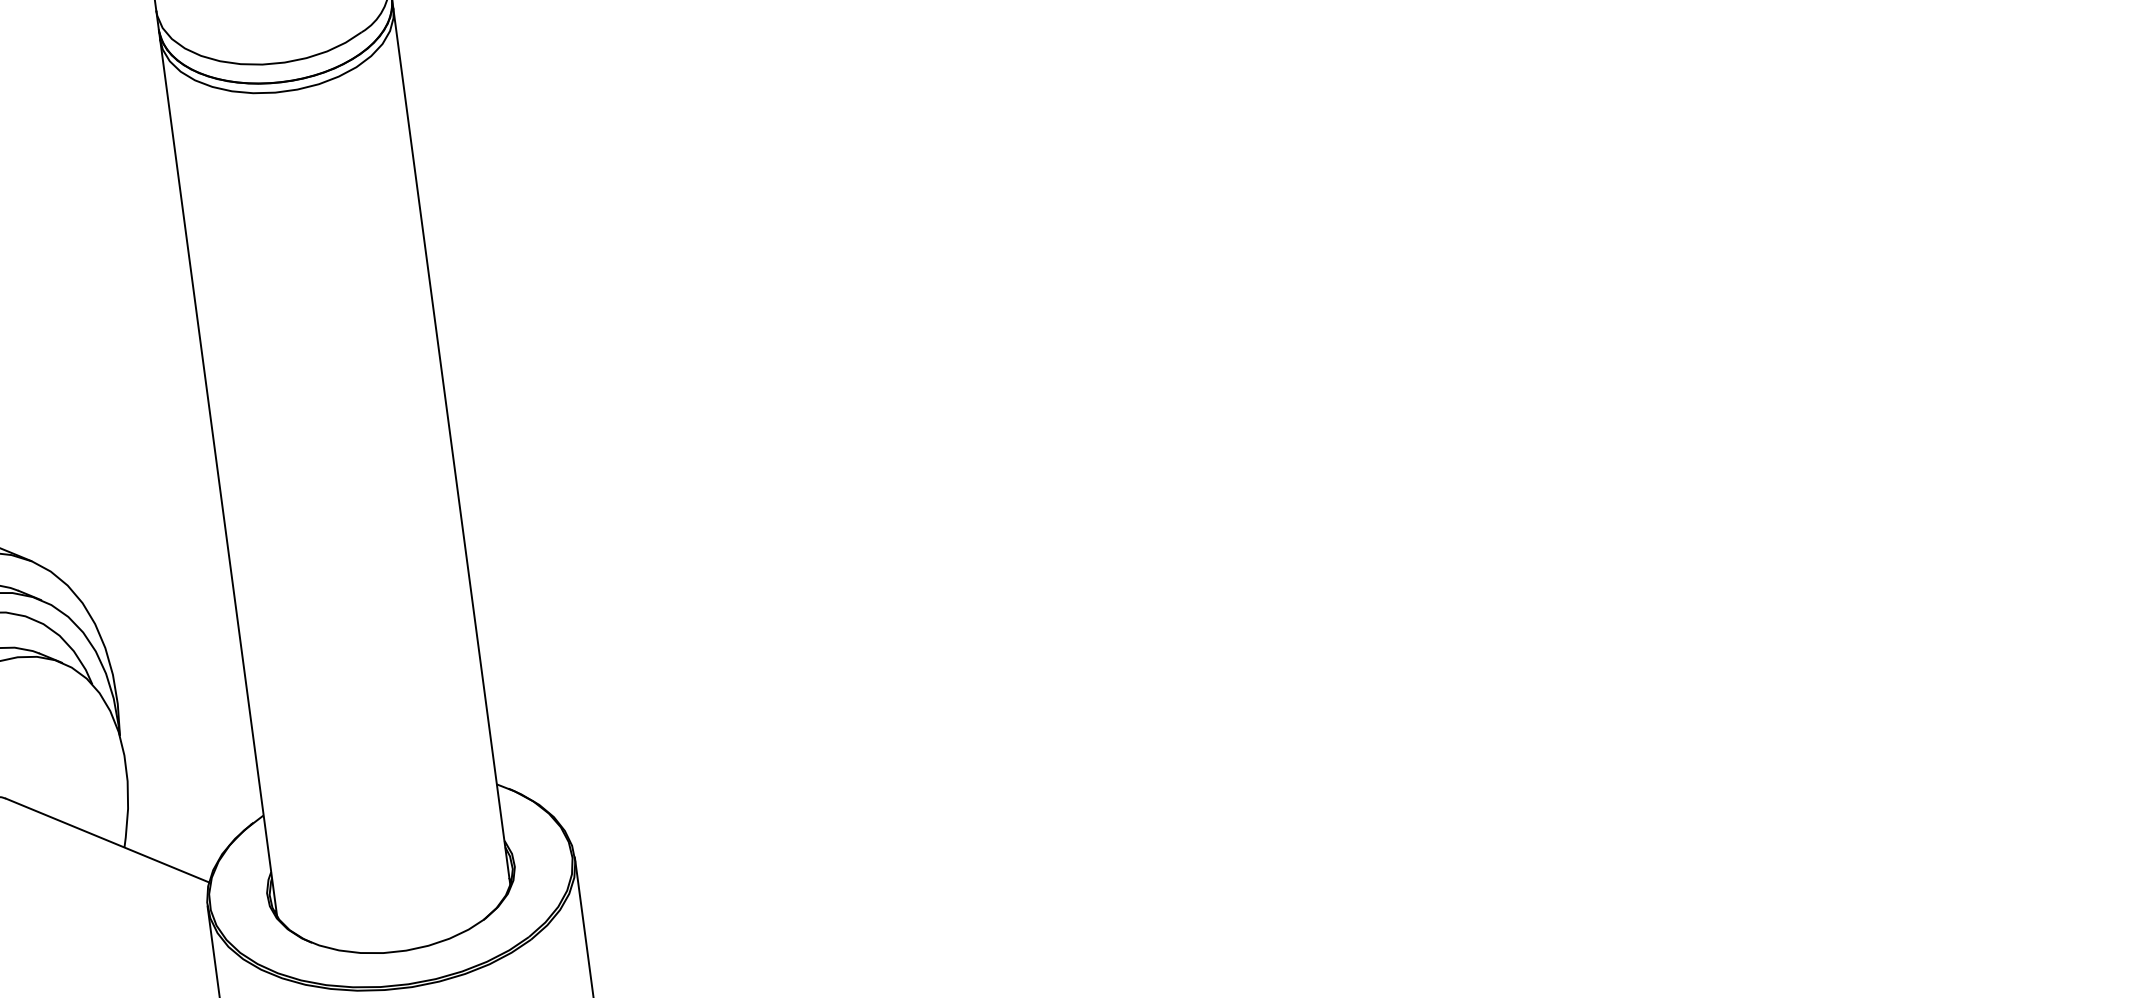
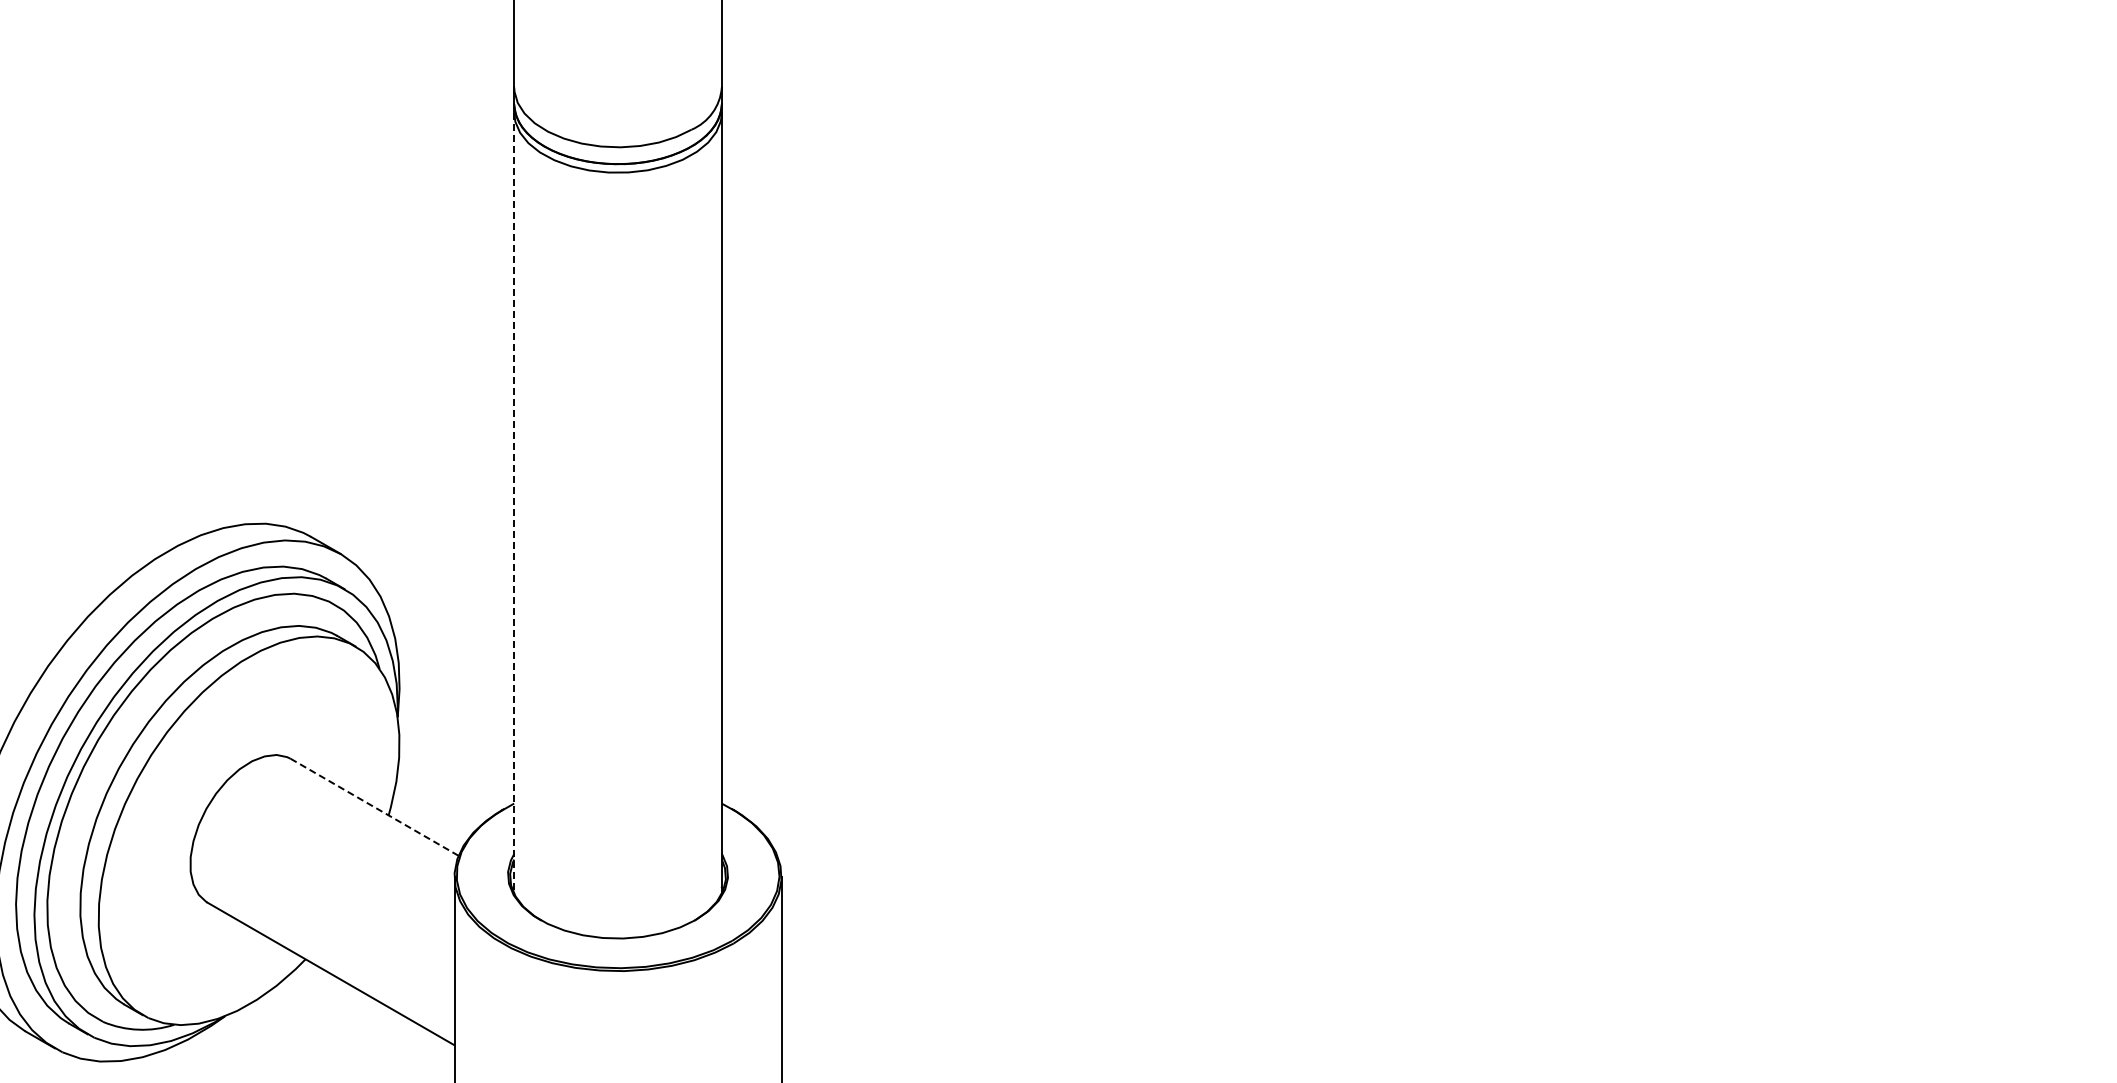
line: (219, 478) -> (514, 503), solid -> dashed
line: (107, 840) -> (374, 807), solid -> dashed

